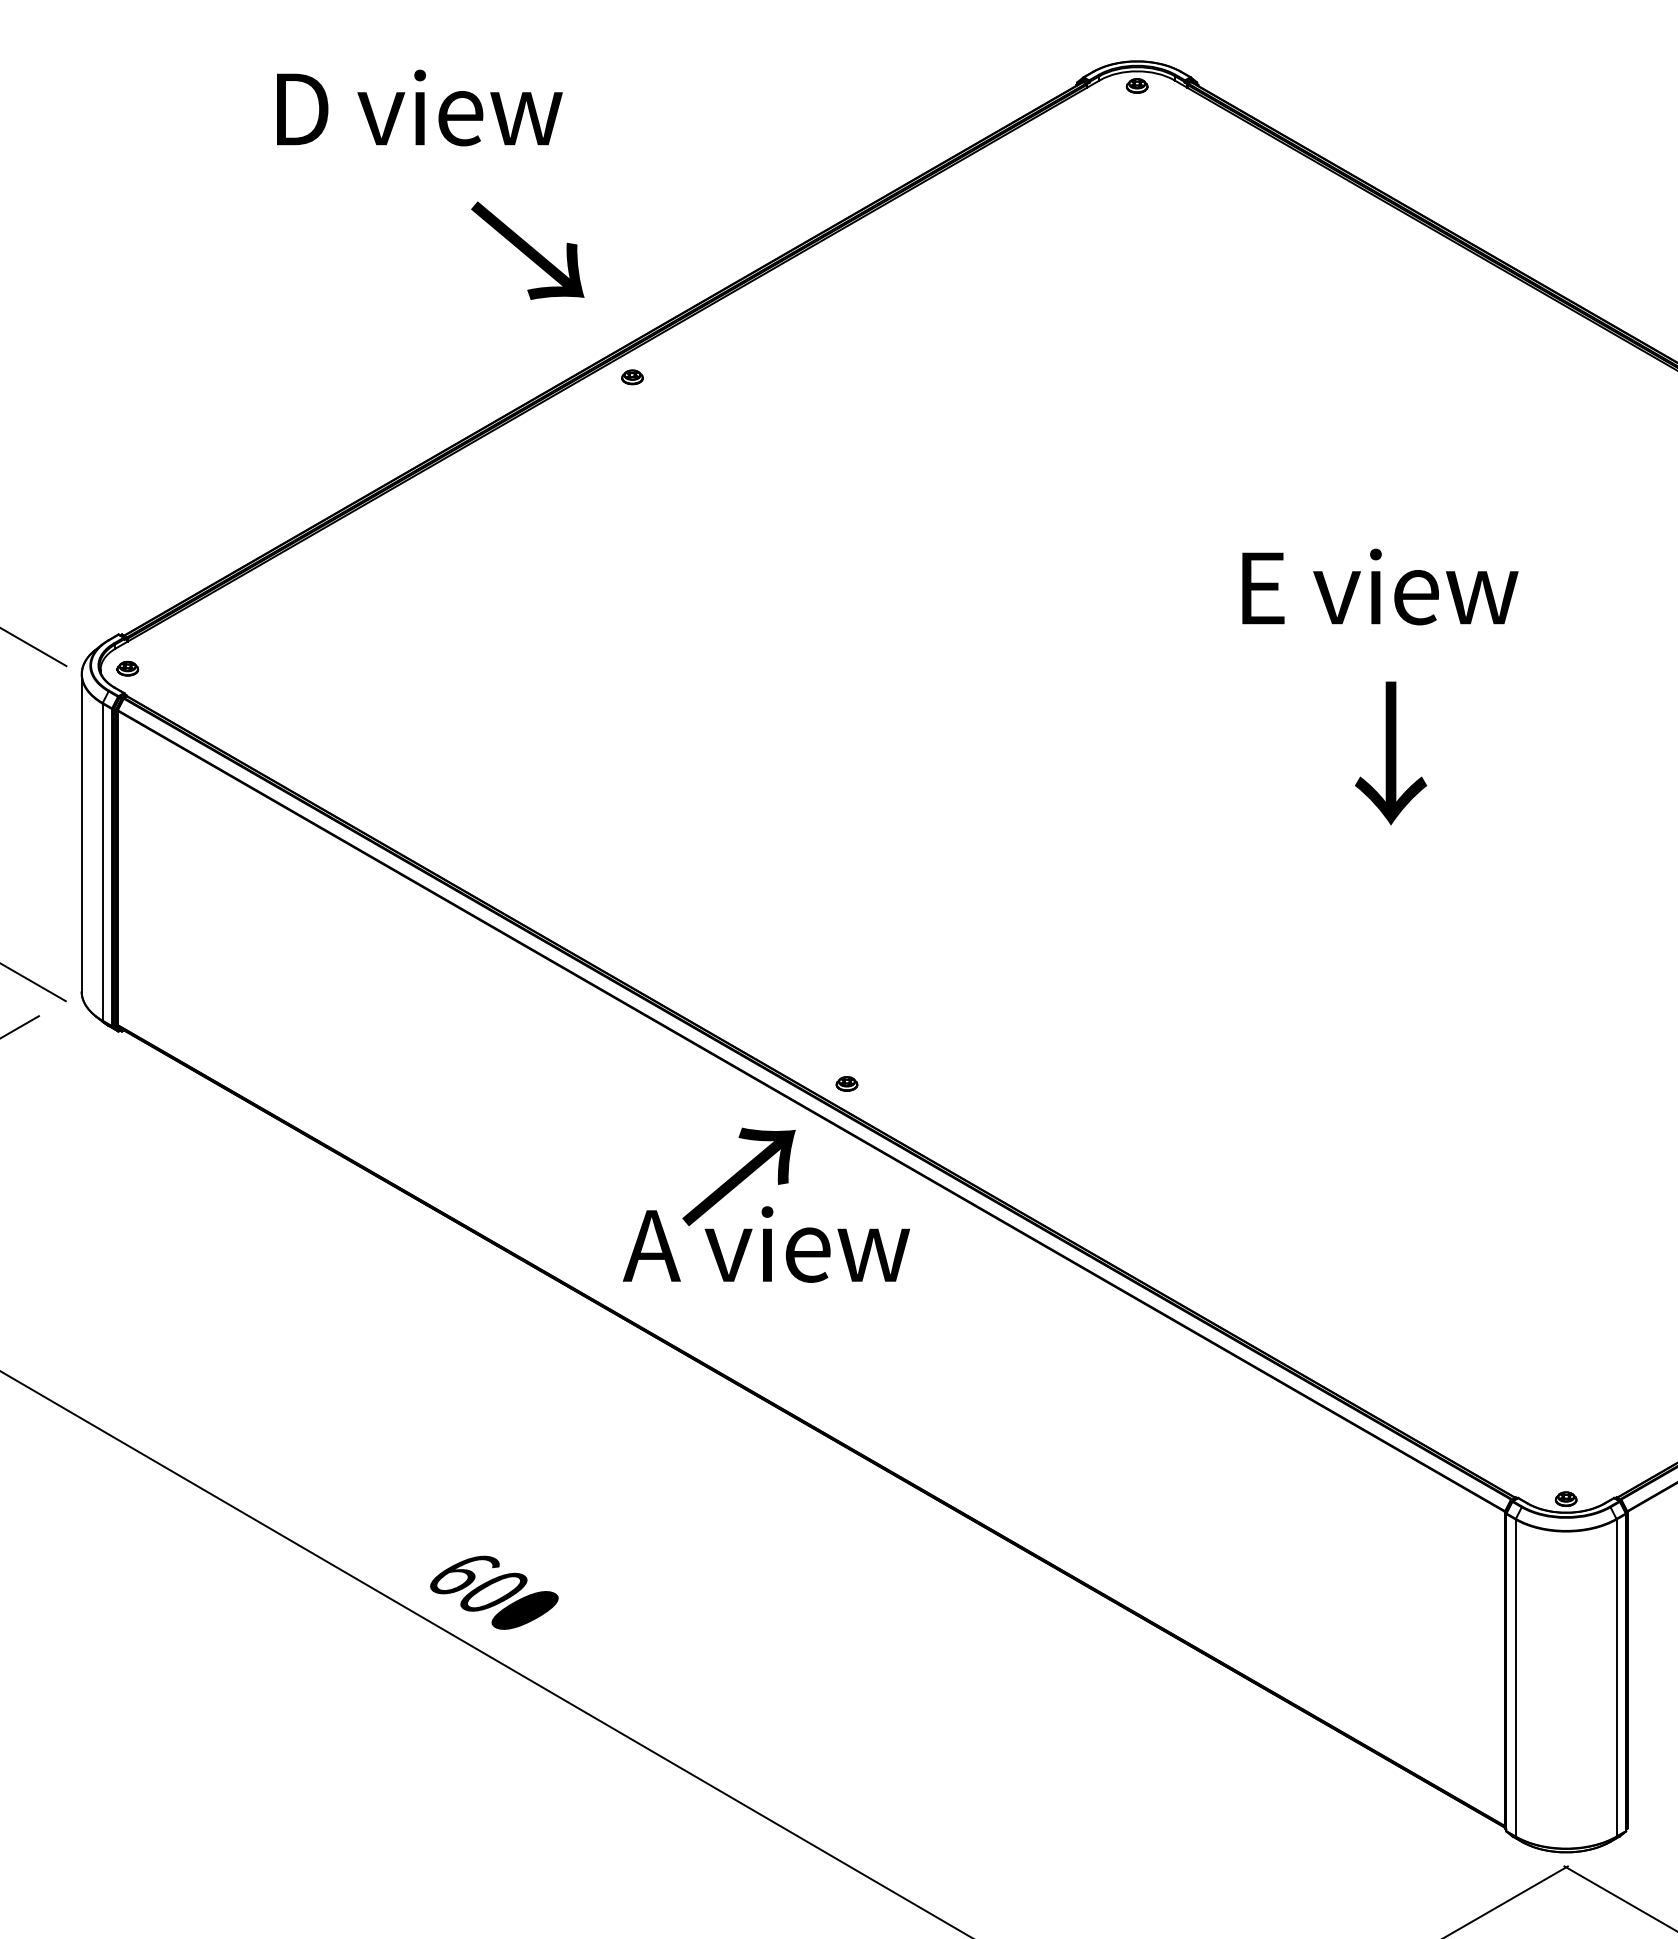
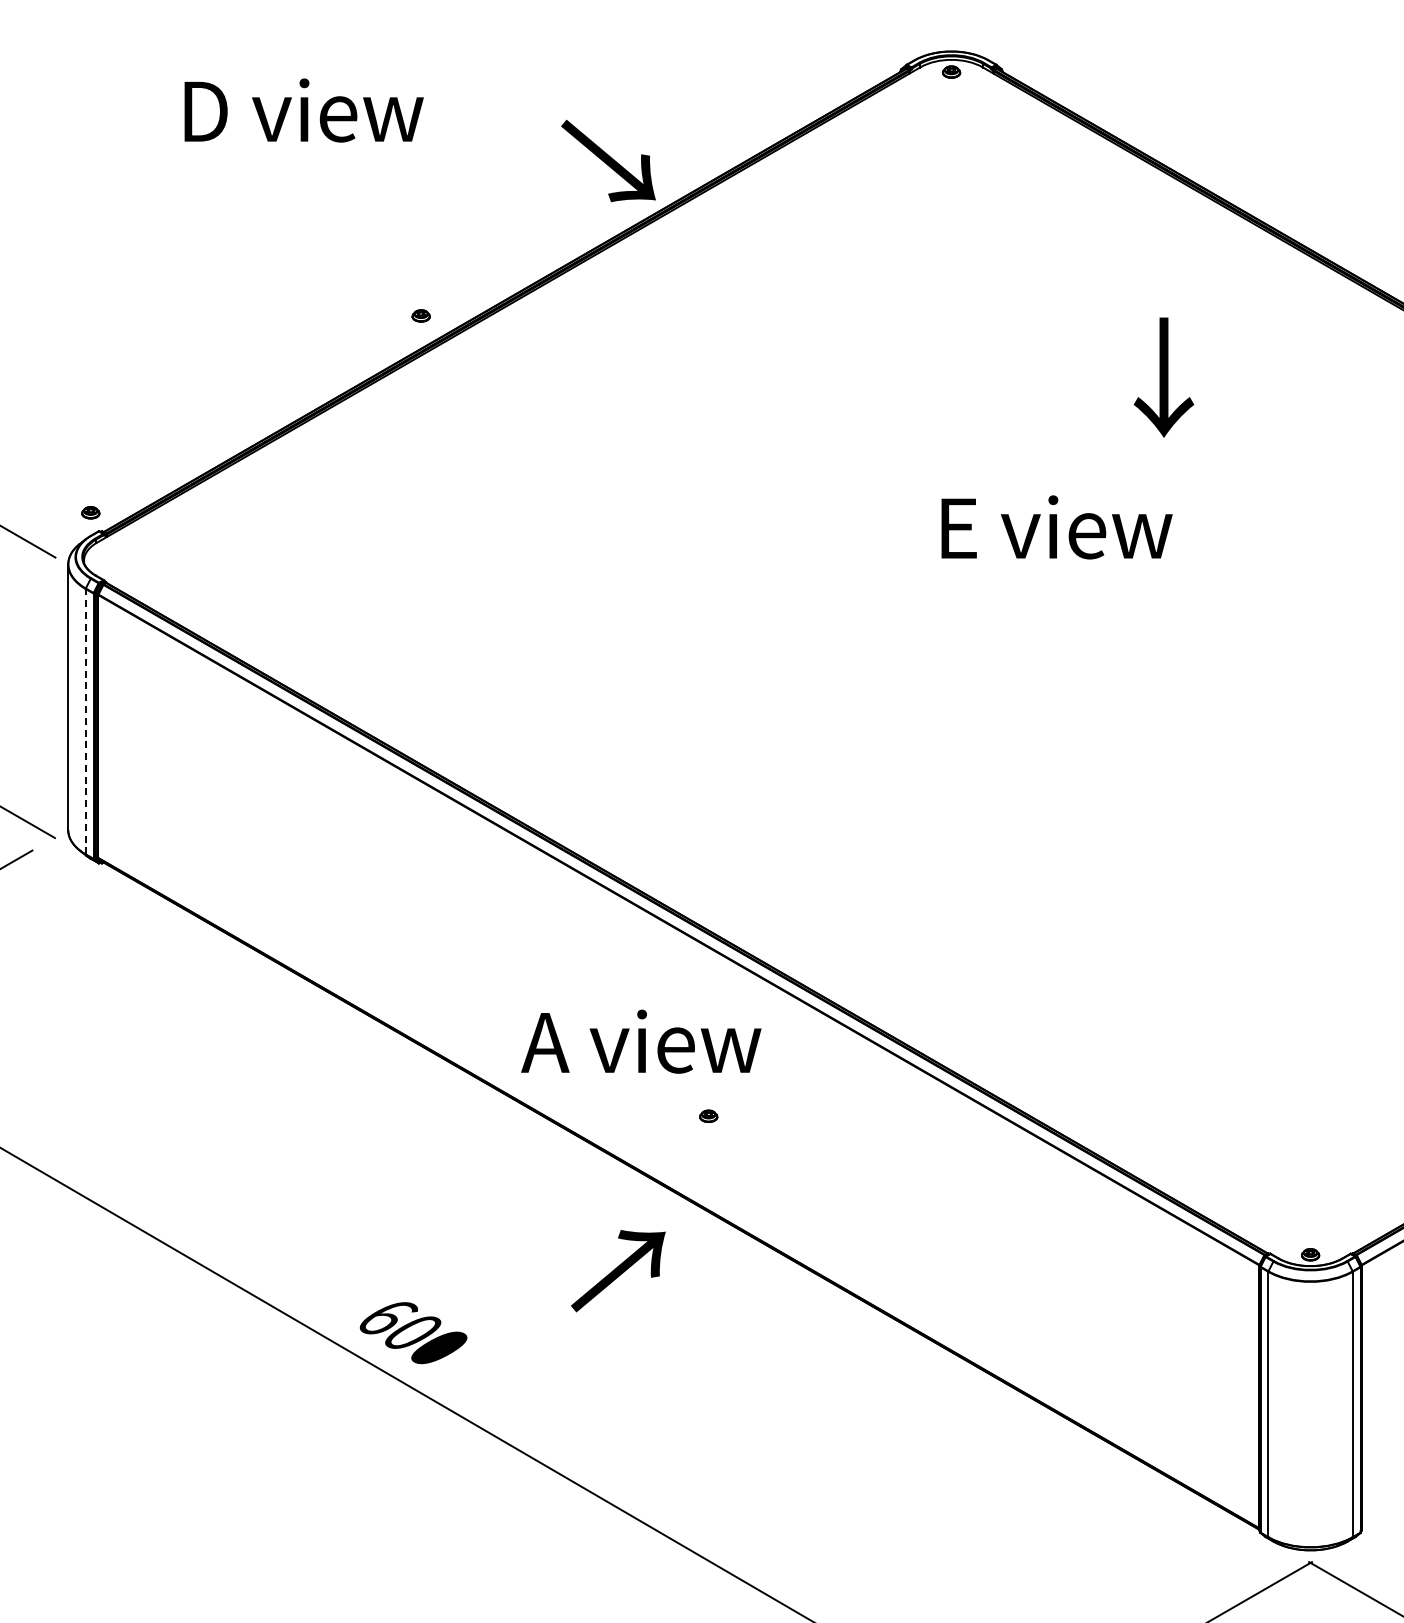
text: (418, 107) -> (303, 110), moved
text: (527, 250) -> (608, 160), moved
part: (631, 376) -> (420, 315), moved
text: (1379, 587) -> (1056, 527), moved
part: (127, 668) -> (90, 512), moved
text: (1390, 753) -> (1163, 377), moved
line: (102, 861) -> (85, 721), solid -> dashed
part: (846, 1083) -> (708, 1115), moved
text: (739, 1177) -> (618, 1271), moved

